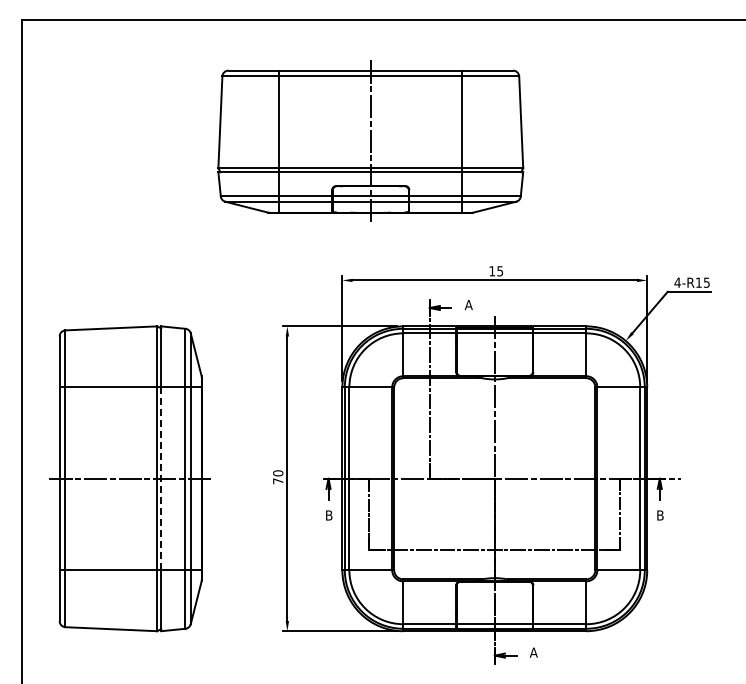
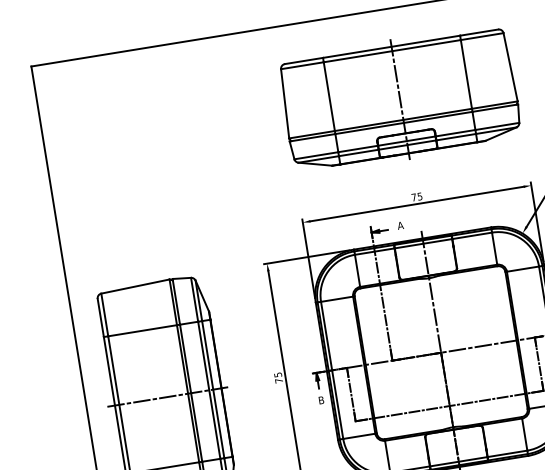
part: (370, 140) -> (399, 99), moved
text: (492, 271) -> (414, 197), 15 -> 75
text: (278, 473) -> (278, 375), 70 -> 75
line: (161, 479) -> (191, 393), dashed -> solid

